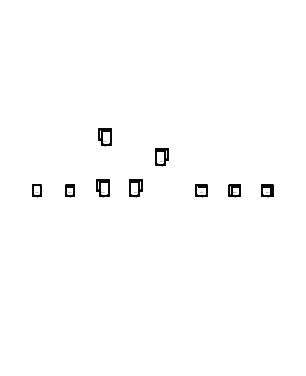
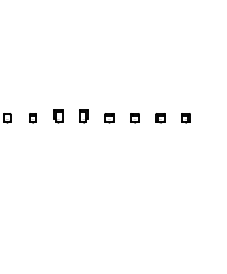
part: (104, 137) -> (59, 77), removed
part: (161, 157) -> (103, 92), removed
part: (168, 190) -> (109, 118), added

